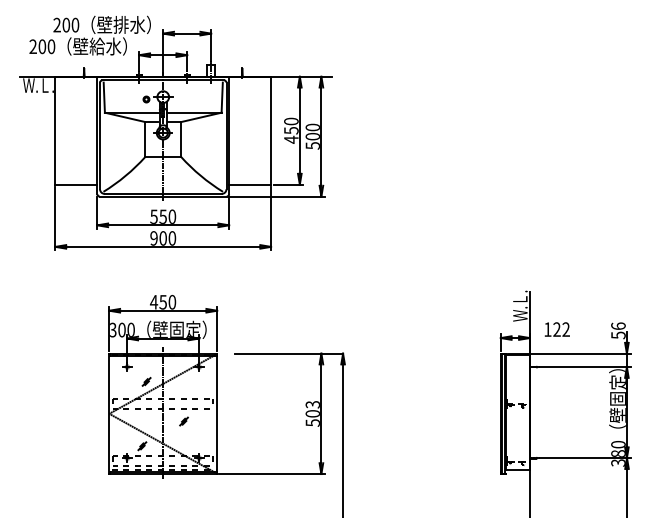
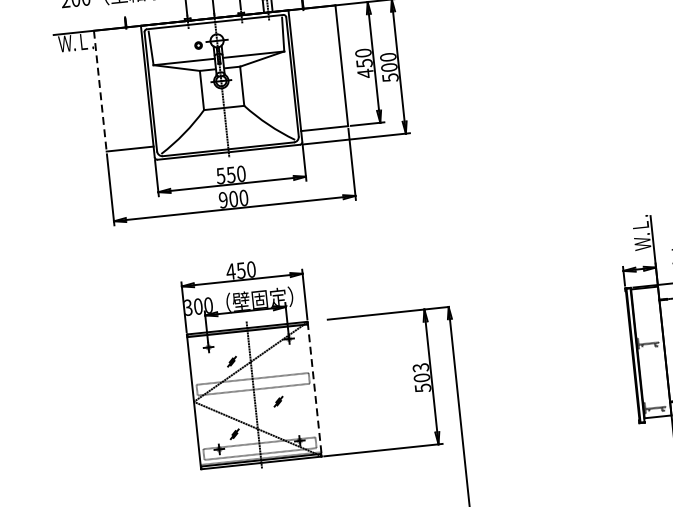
line: (55, 130) -> (100, 90), solid -> dashed
line: (217, 413) -> (315, 388), solid -> dashed

